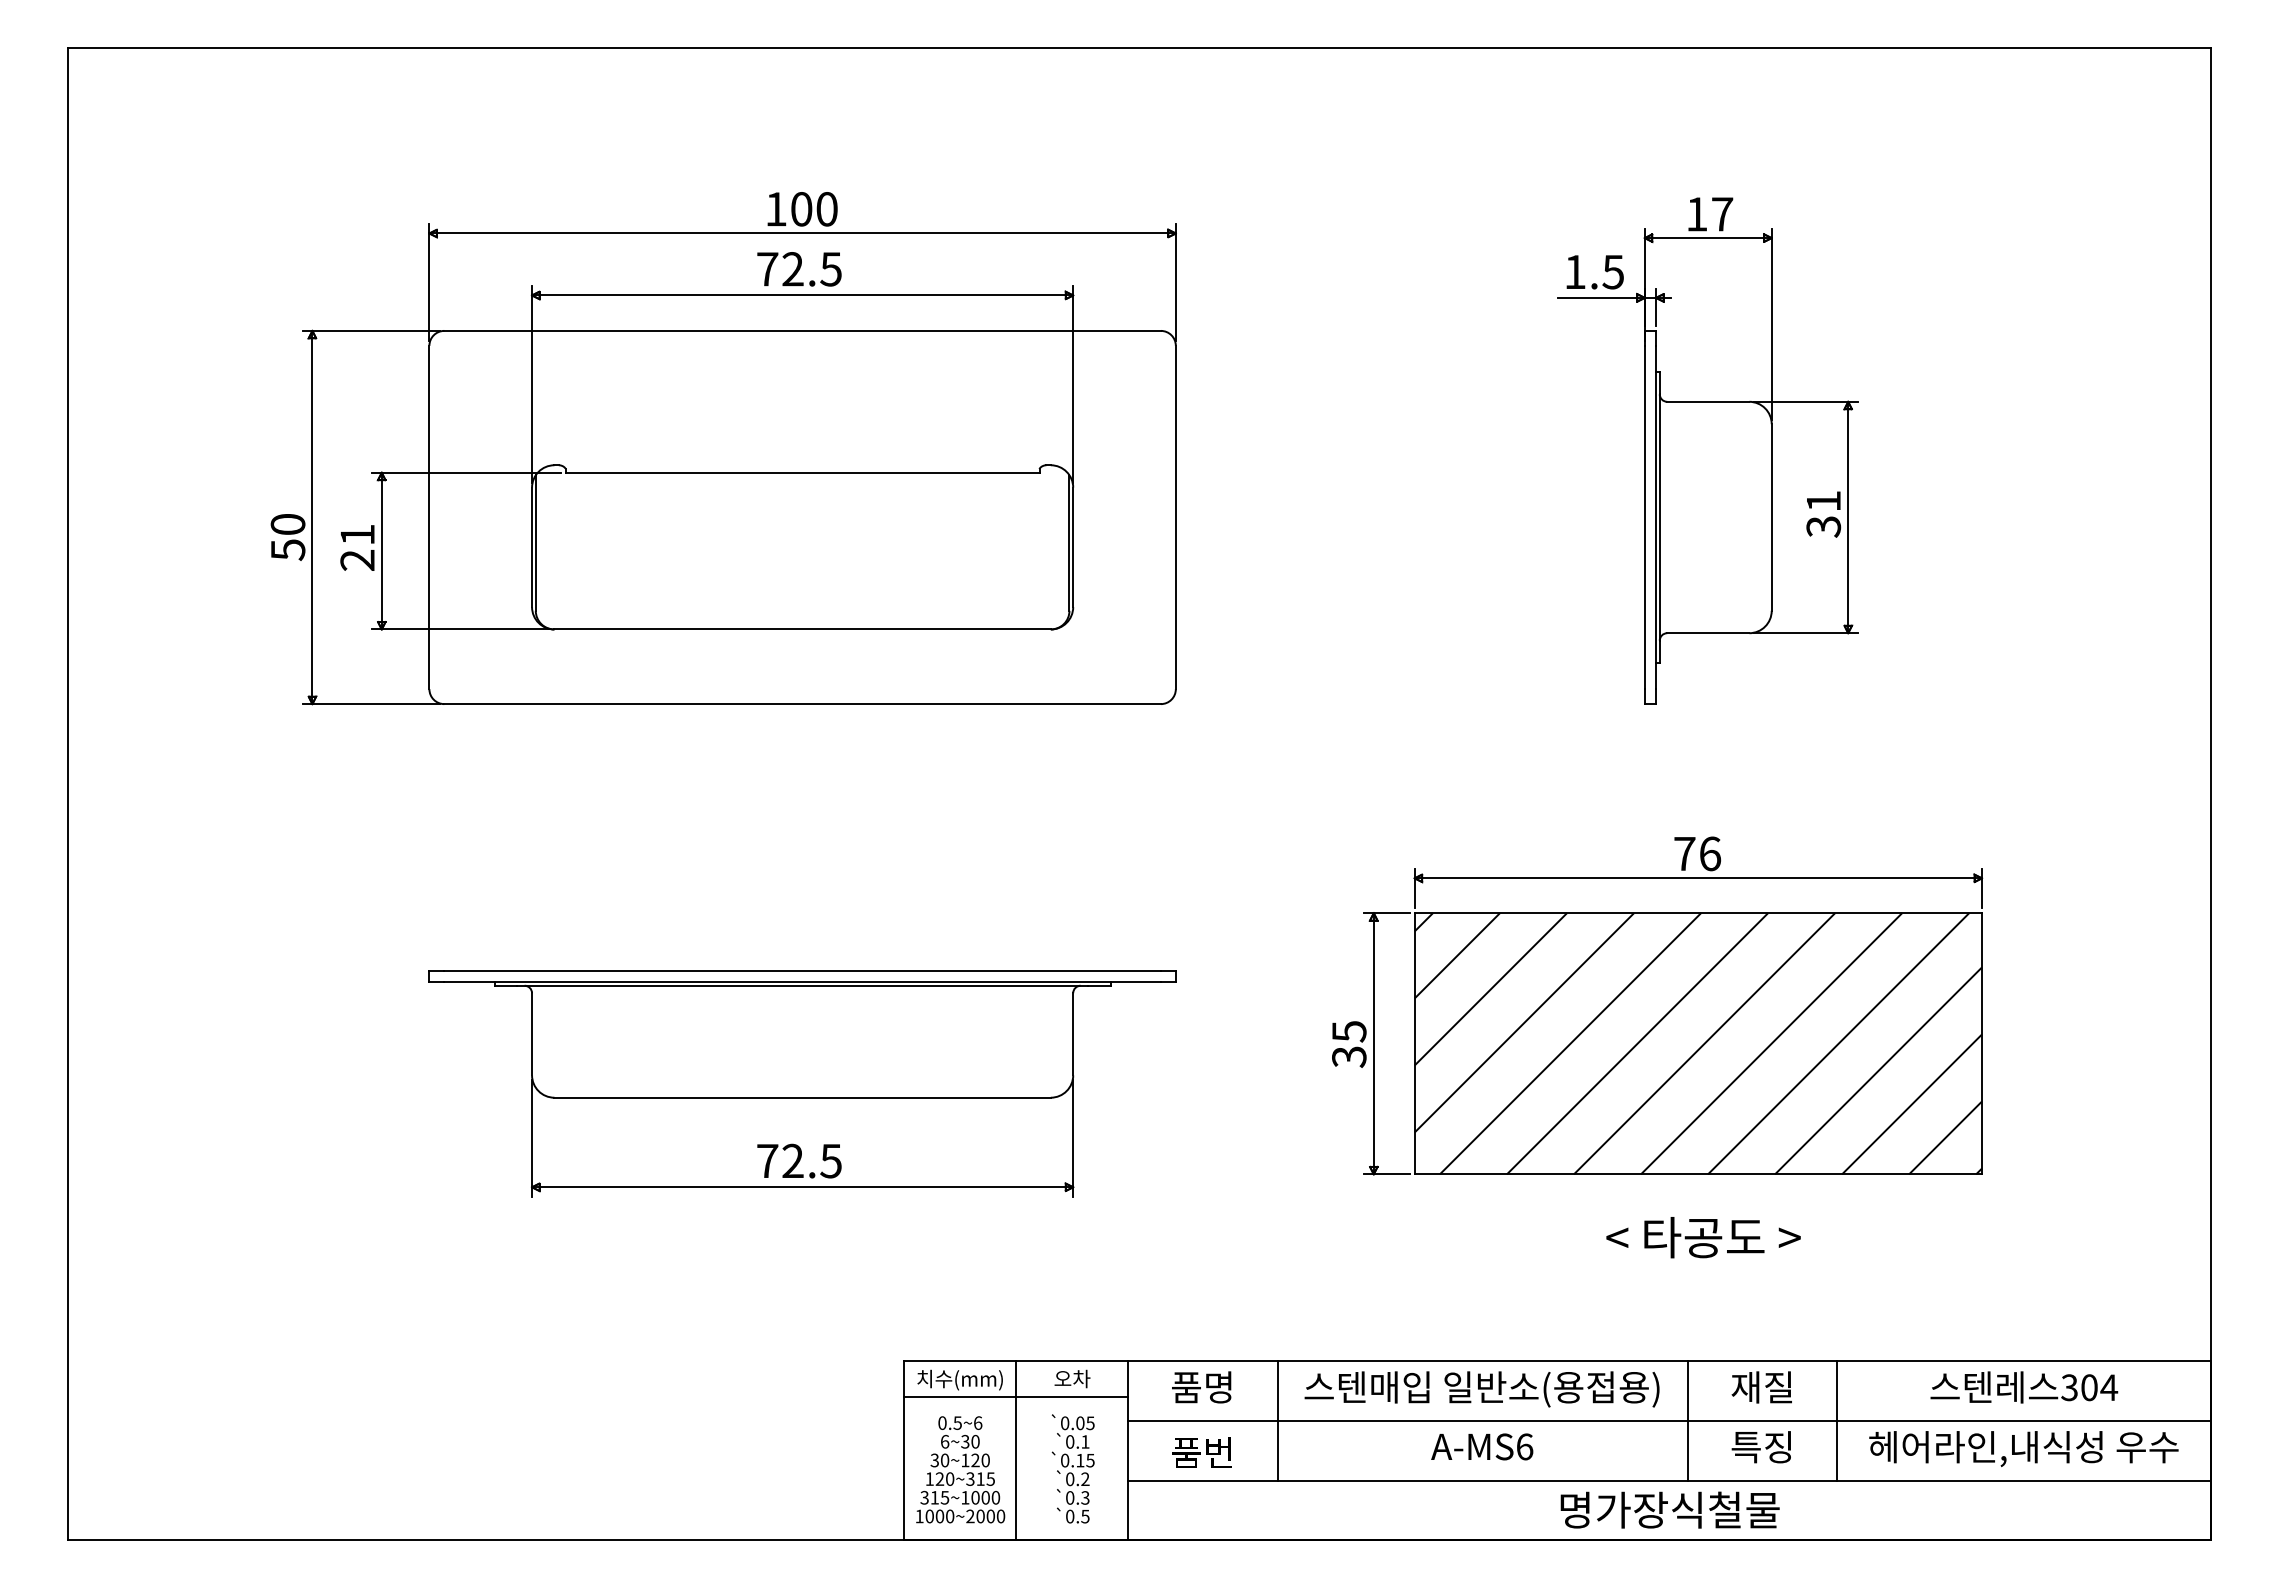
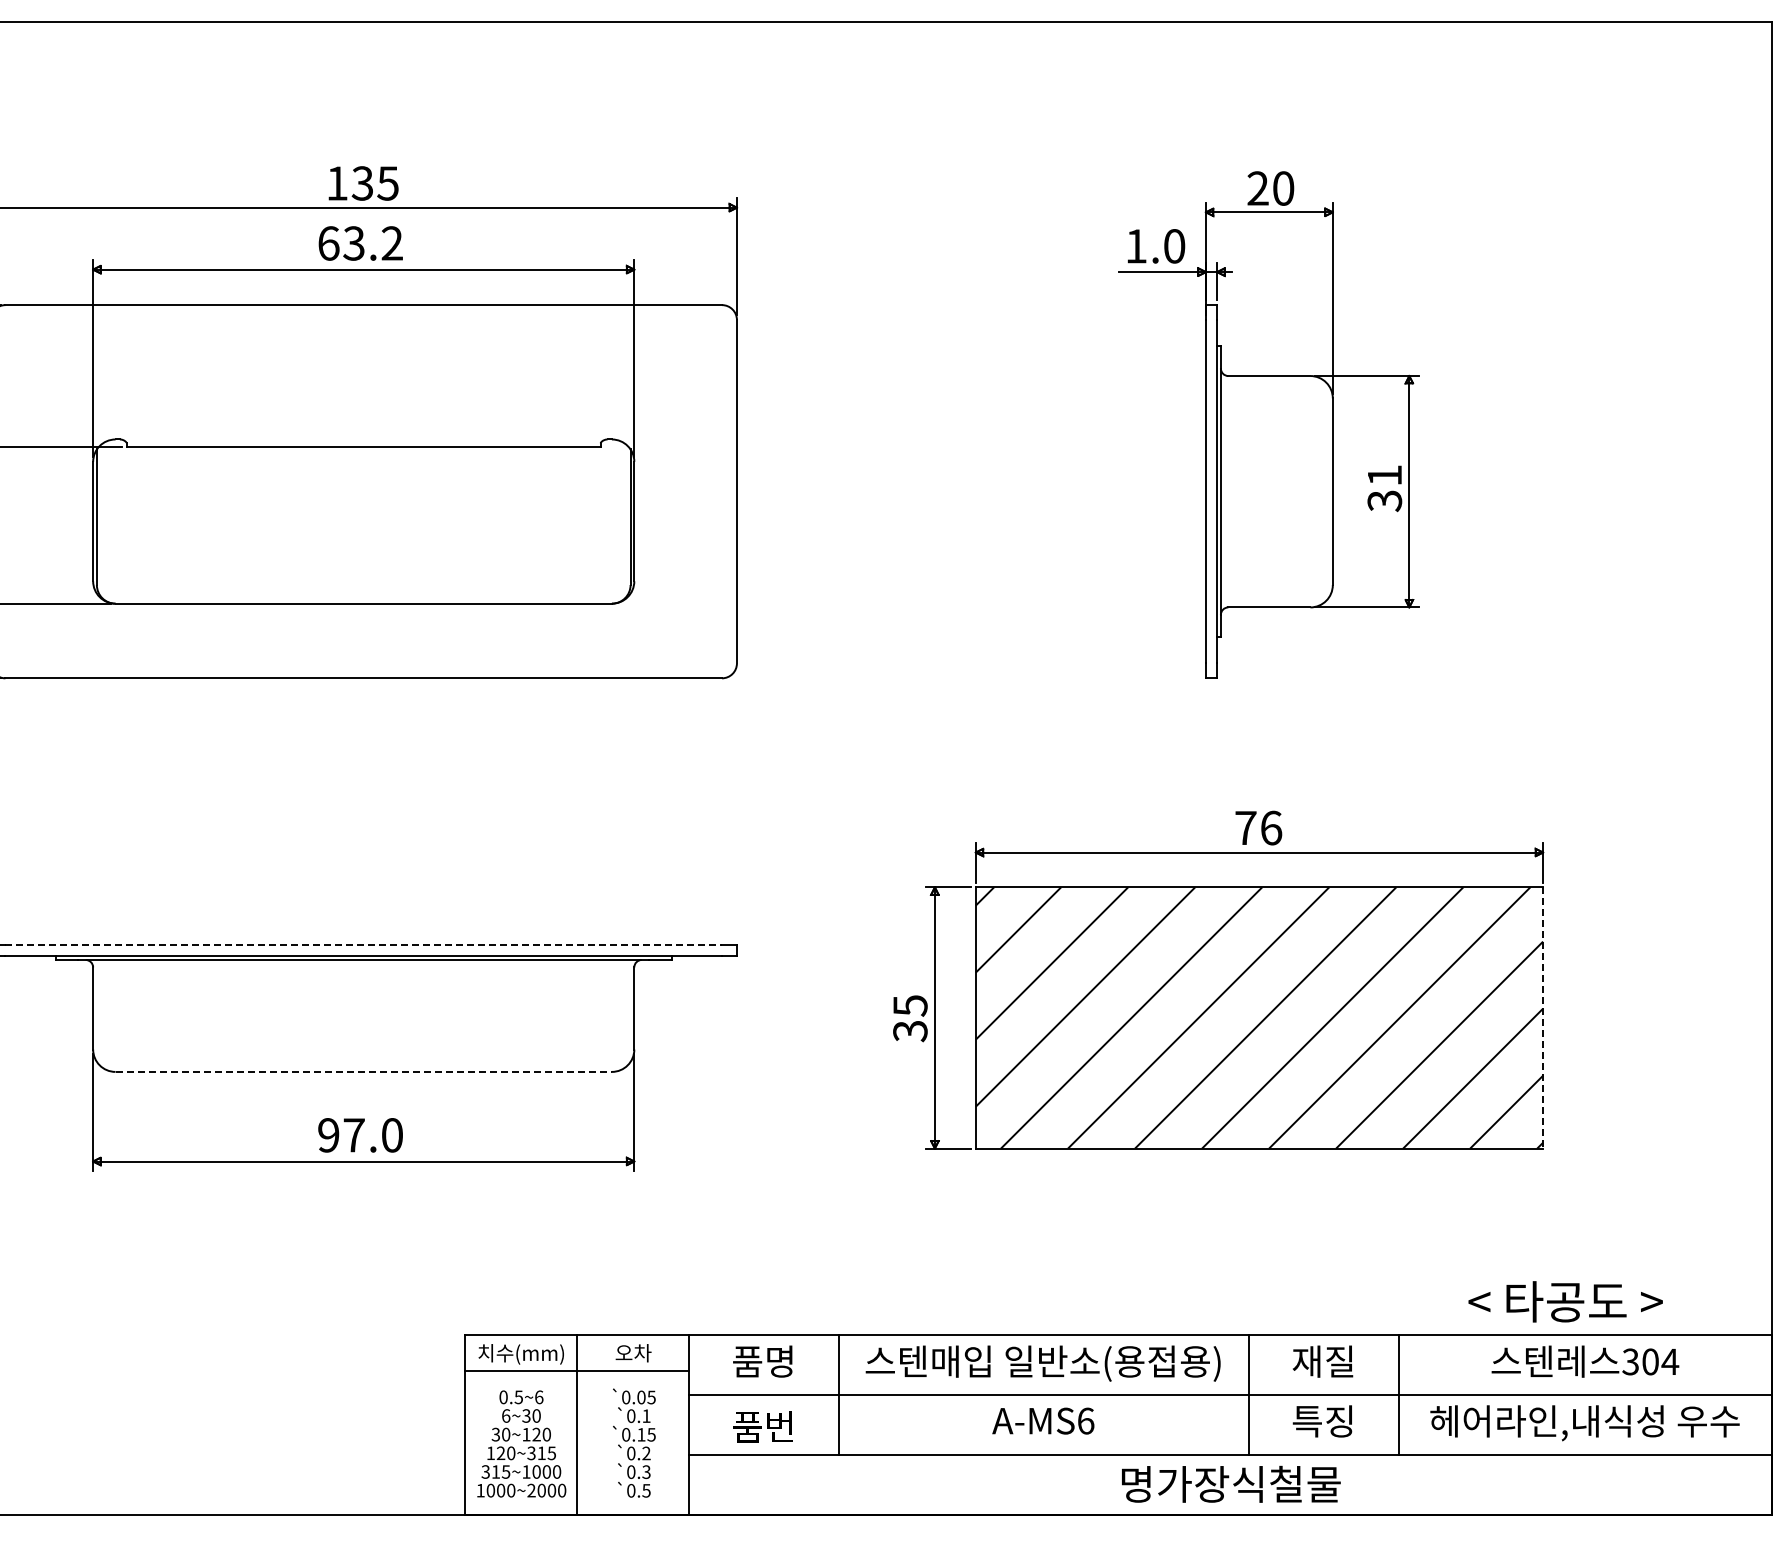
text: (813, 209) -> (374, 183), 100 -> 135
text: (1709, 214) -> (1270, 188), 17 -> 20
text: (799, 269) -> (360, 243), 72.5 -> 63.2
text: (1612, 271) -> (1173, 245), 1.5 -> 1.0
line: (803, 970) -> (364, 944), solid -> dashed
line: (1981, 1043) -> (1542, 1017), solid -> dashed
line: (803, 1097) -> (364, 1071), solid -> dashed
text: (799, 1160) -> (360, 1134), 72.5 -> 97.0
text: (1703, 1237) -> (1565, 1301), moved

